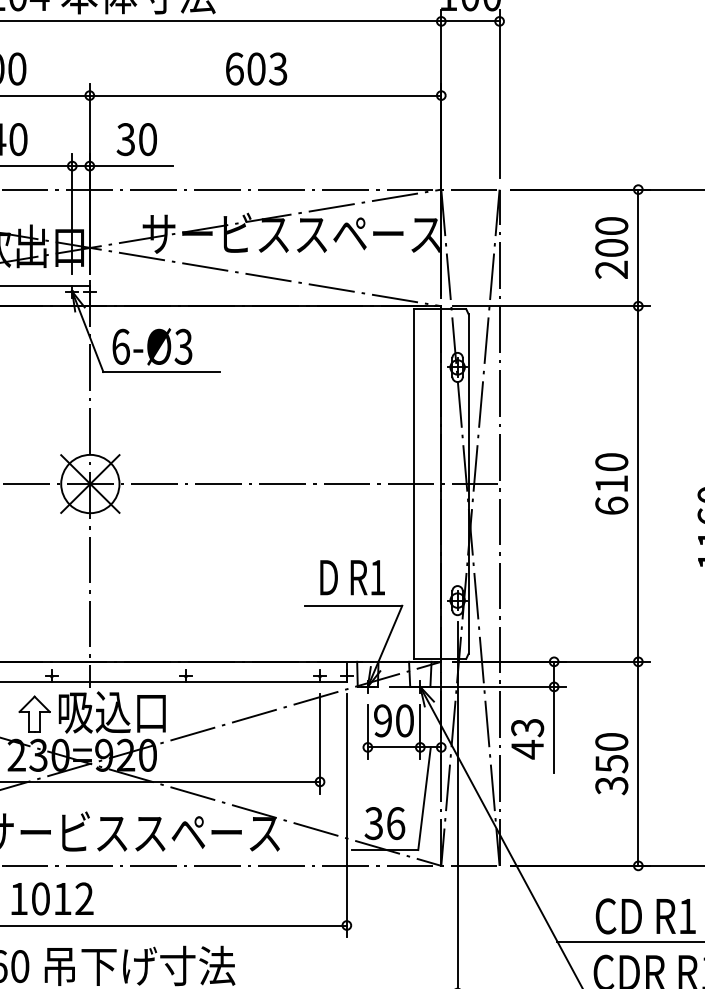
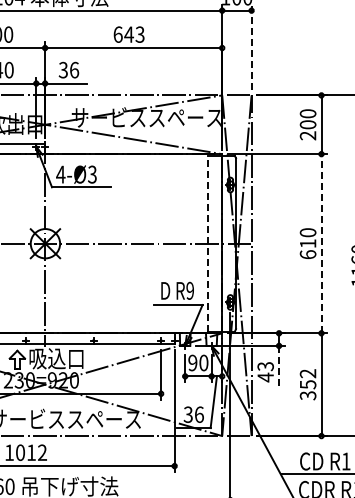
text: (255, 68) -> (128, 34), 603 -> 643
line: (499, 92) -> (251, 46), solid -> dashed
text: (148, 140) -> (74, 70), 30 -> 36
text: (120, 346) -> (60, 174), 6-Ø3 -> 4-Ø3
line: (414, 483) -> (208, 243), solid -> dashed
line: (638, 483) -> (321, 243), solid -> dashed
text: (376, 576) -> (189, 290), R1 -> R9
line: (554, 729) -> (279, 367), solid -> dashed
text: (612, 741) -> (308, 373), 350 -> 352

